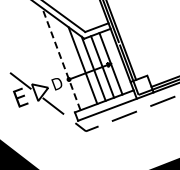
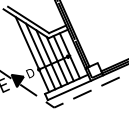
line: (61, 59) -> (32, 54), dashed -> solid
line: (71, 62) -> (40, 56), added
fill: (40, 92) -> (18, 80), added

